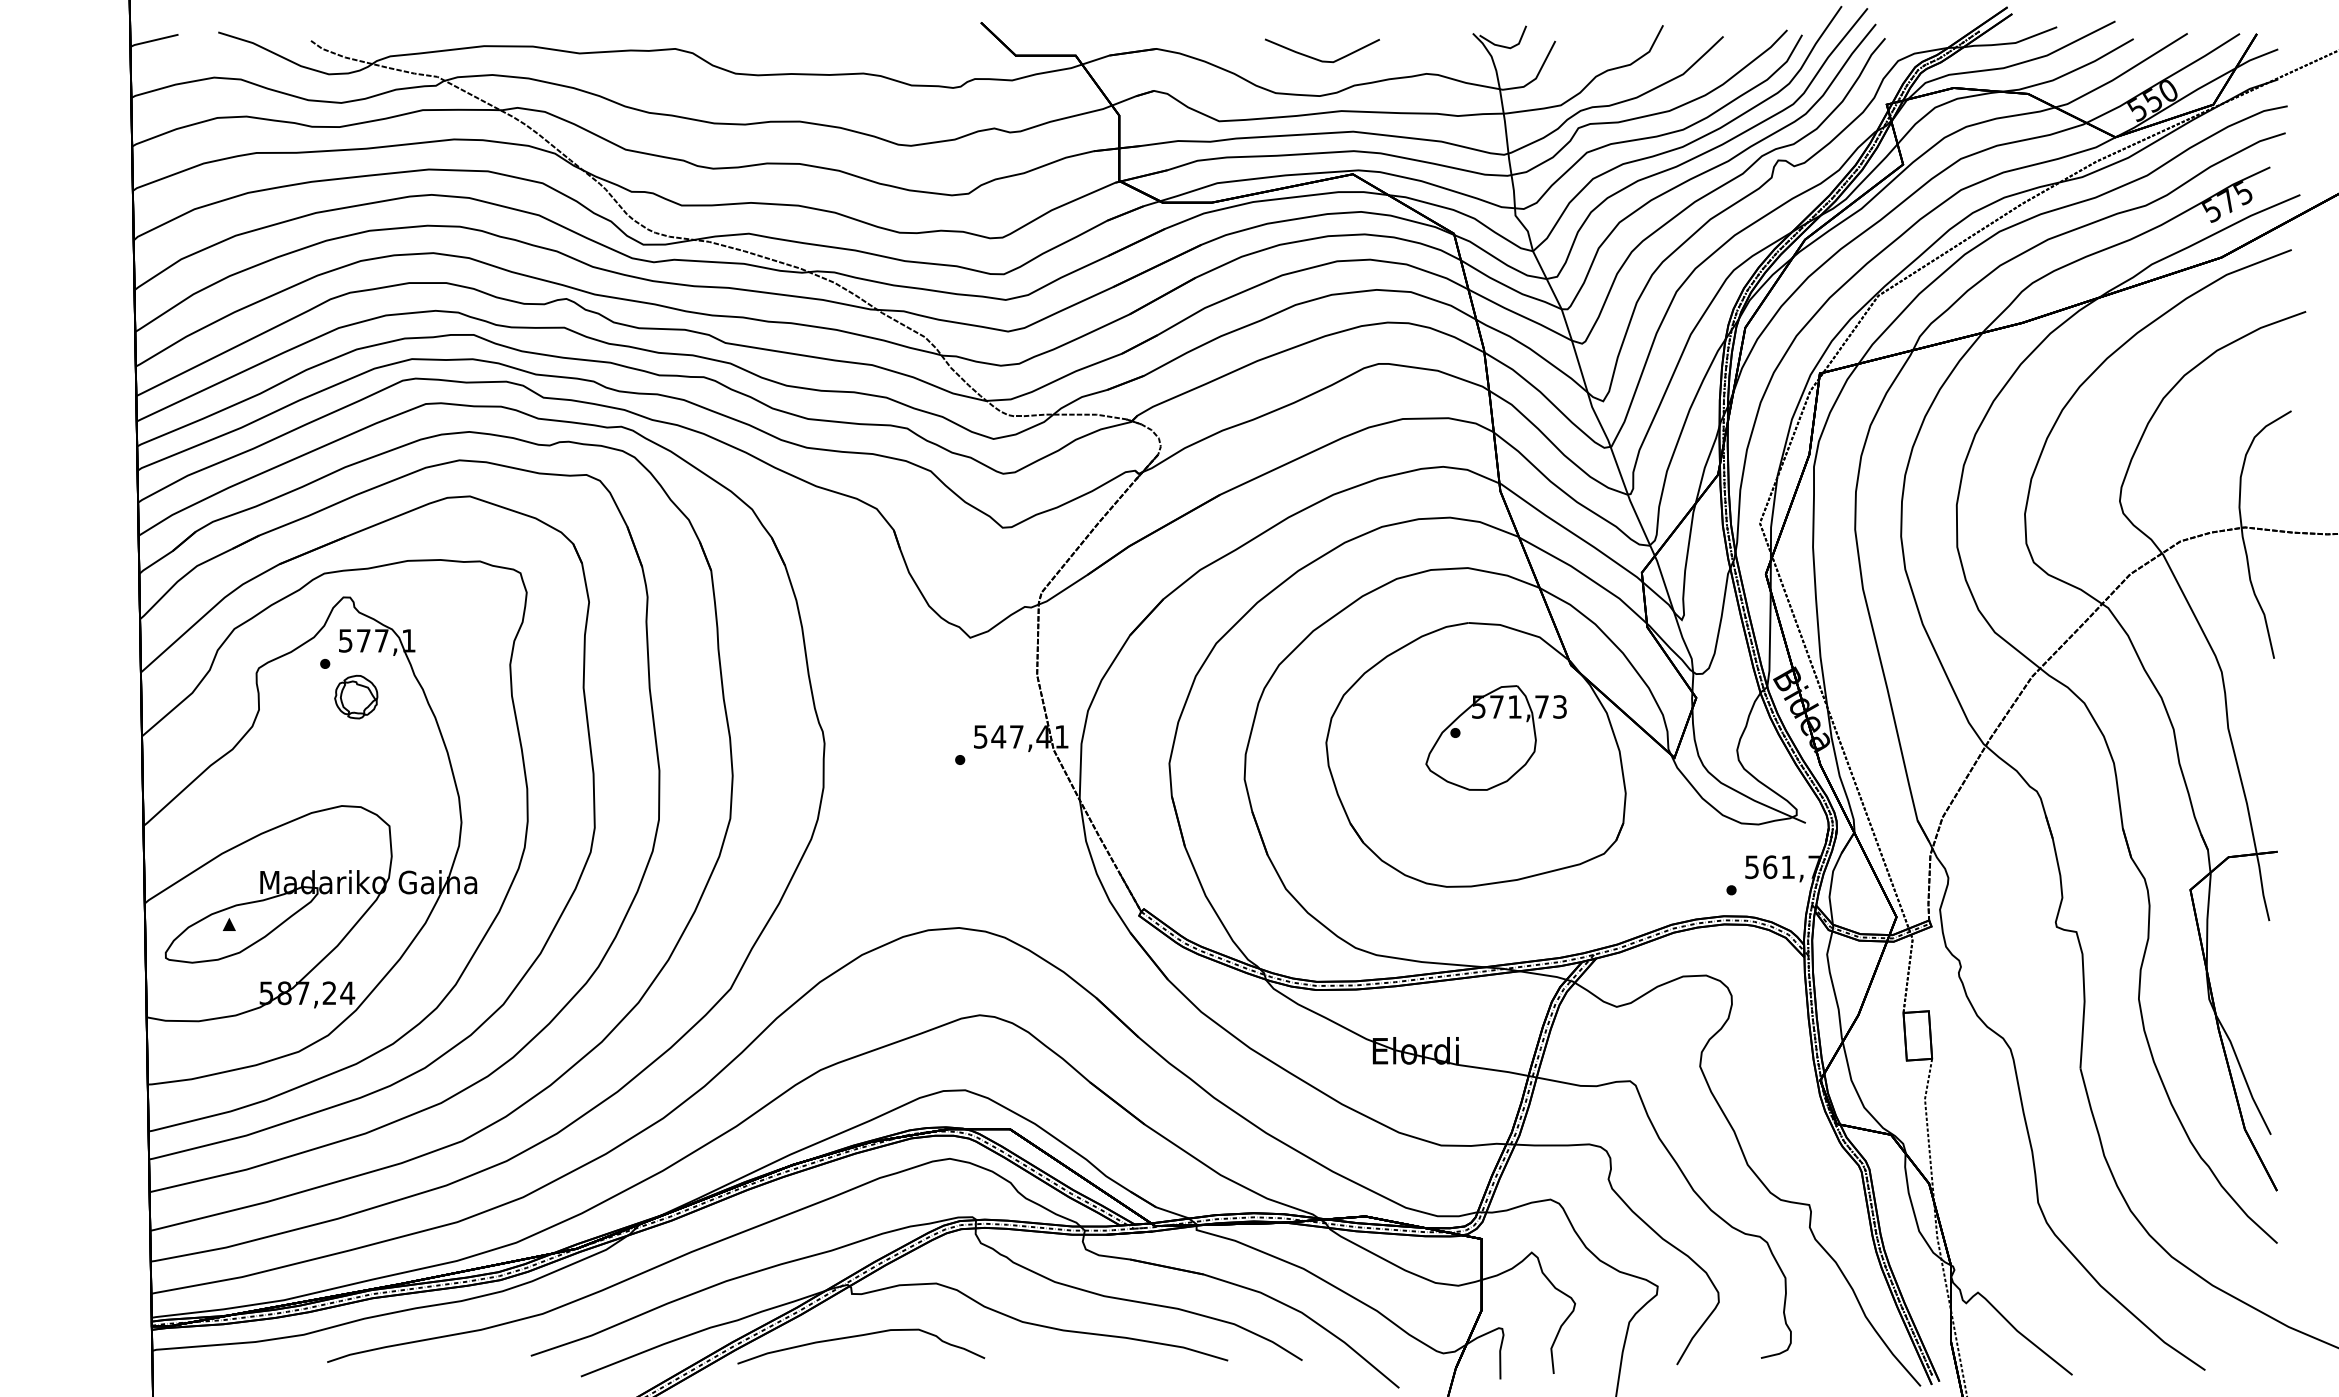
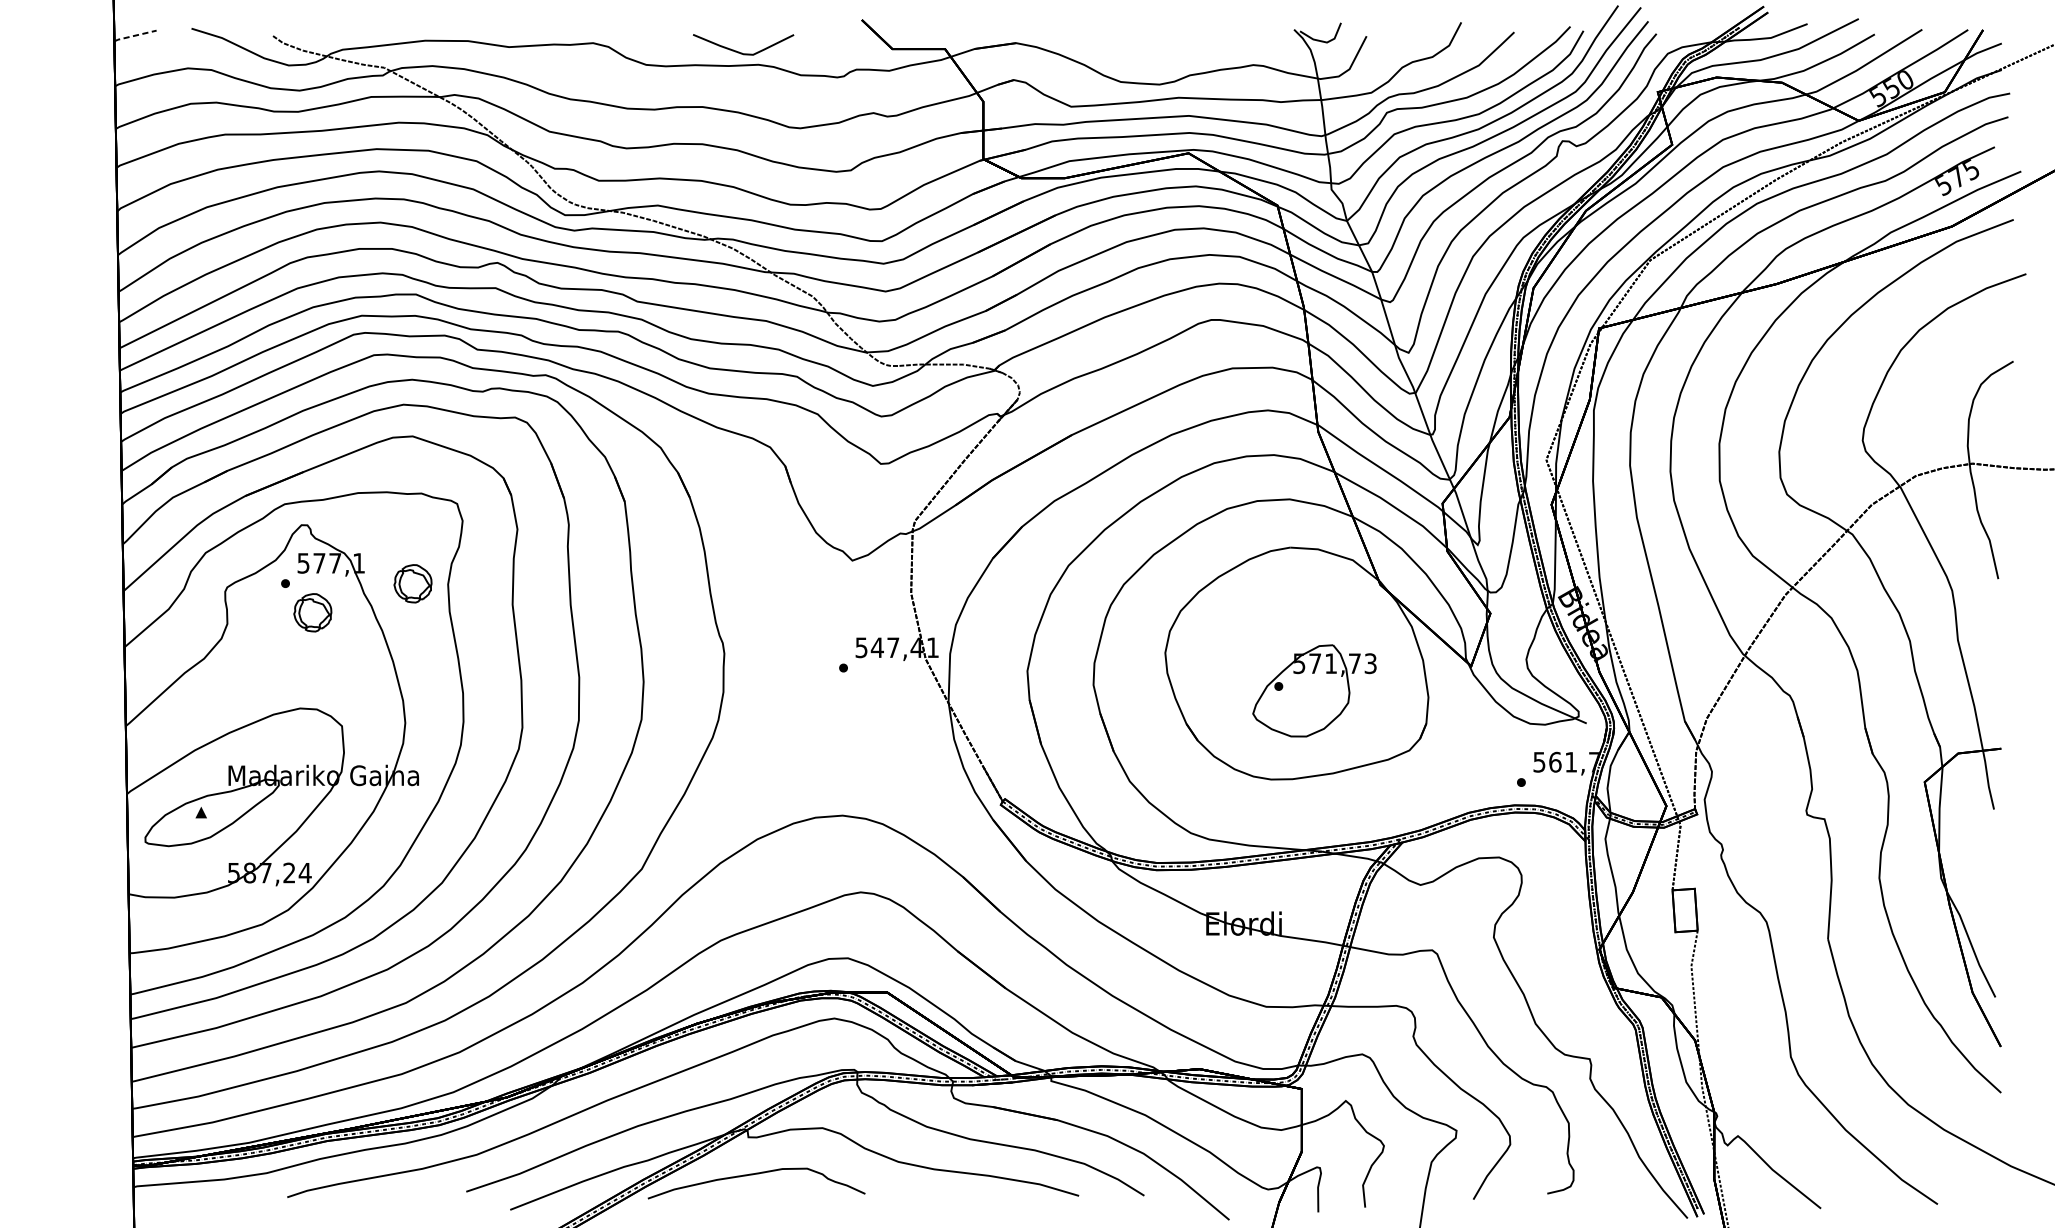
line: (153, 40) -> (134, 35), solid -> dashed
curve: (1320, 59) -> (741, 52), moved
part: (470, 663) -> (413, 583), added
part: (1495, 737) -> (1313, 690), moved

